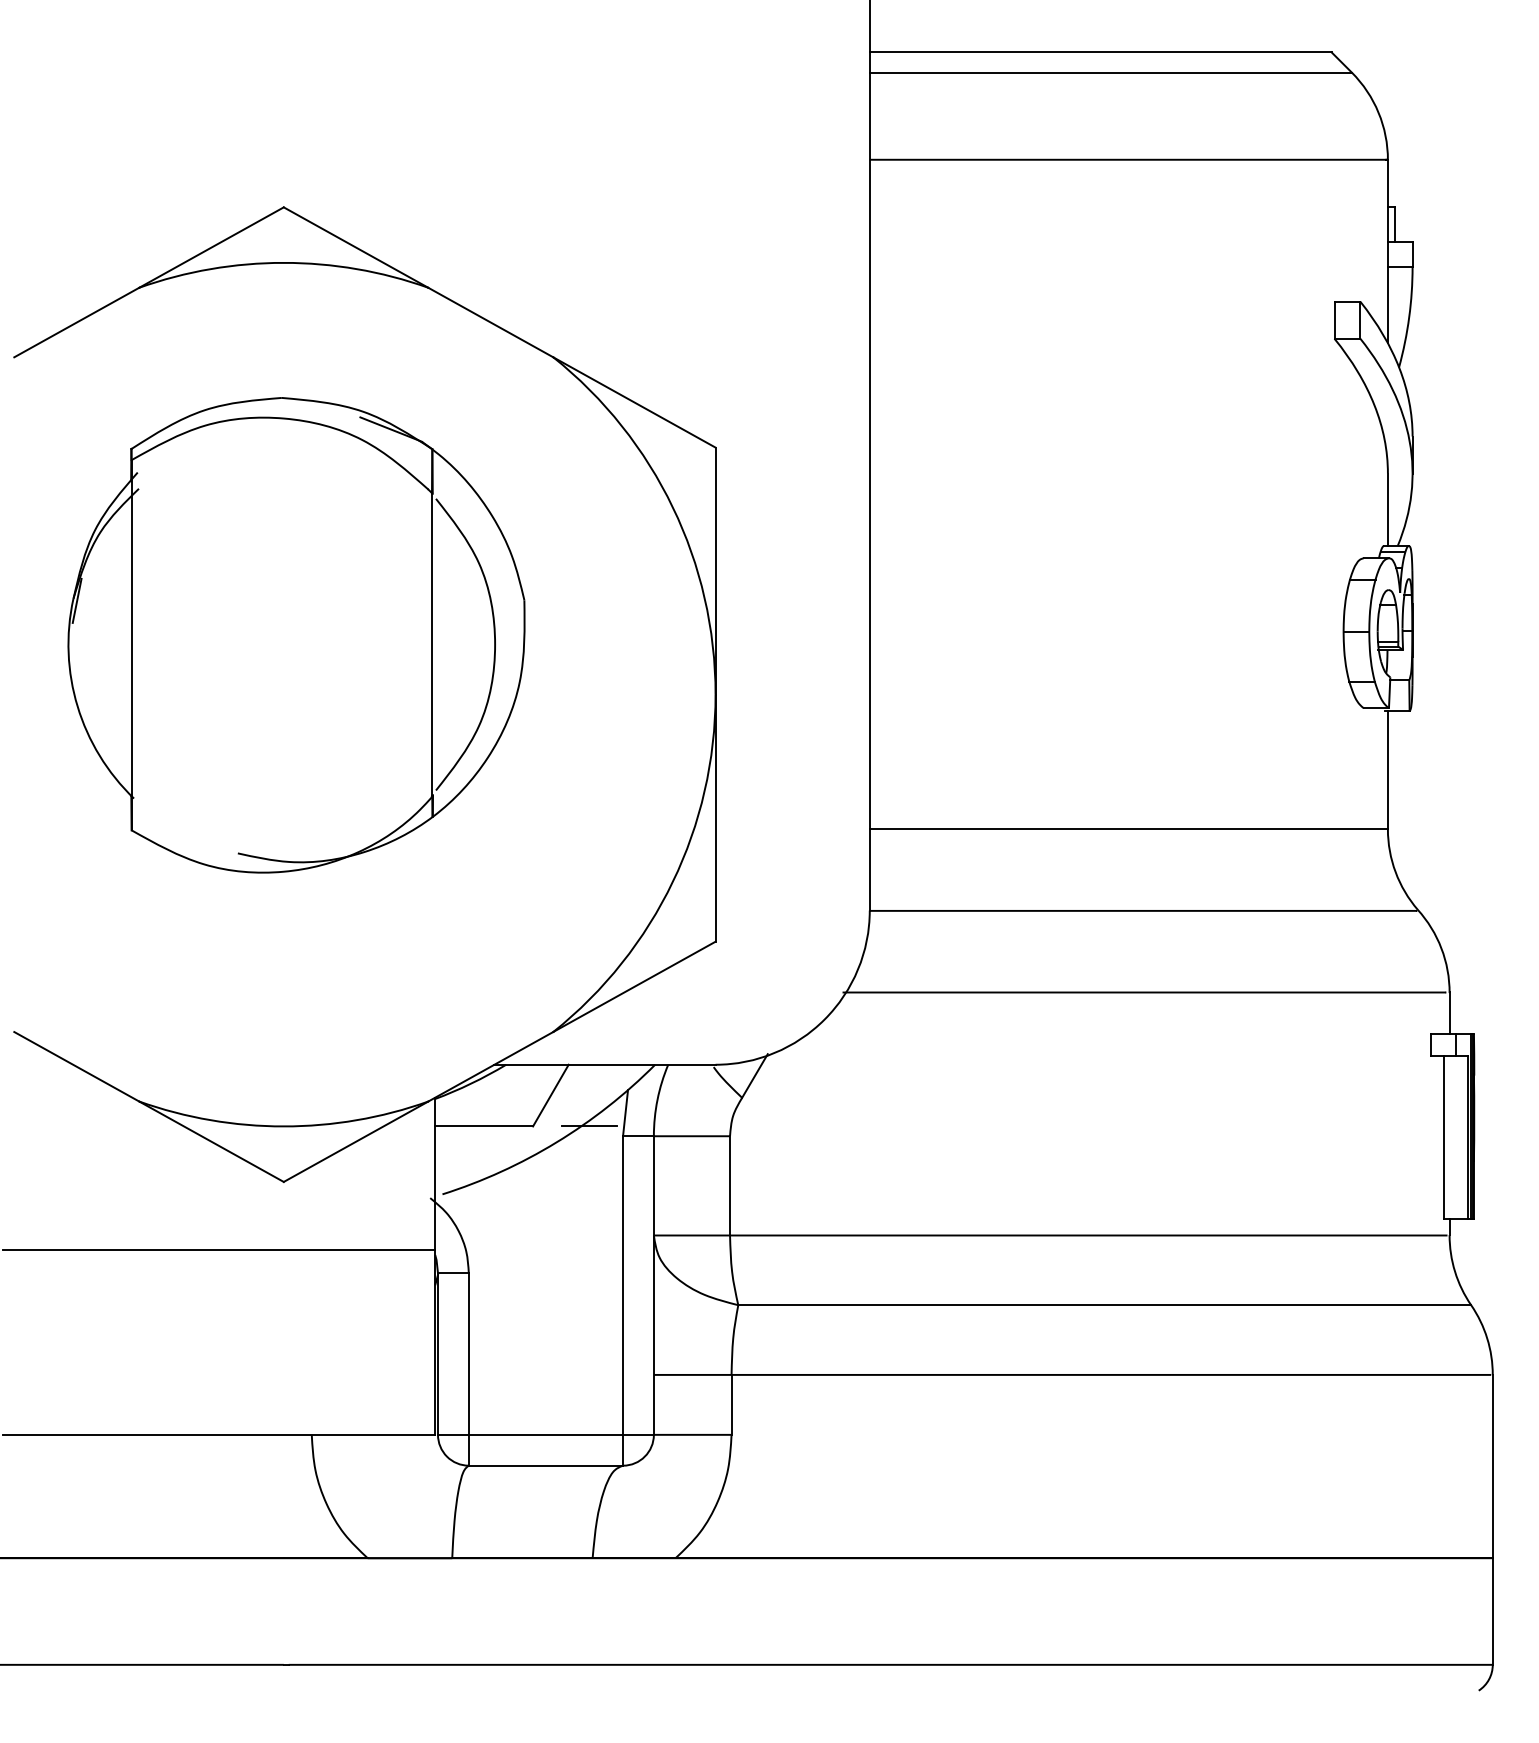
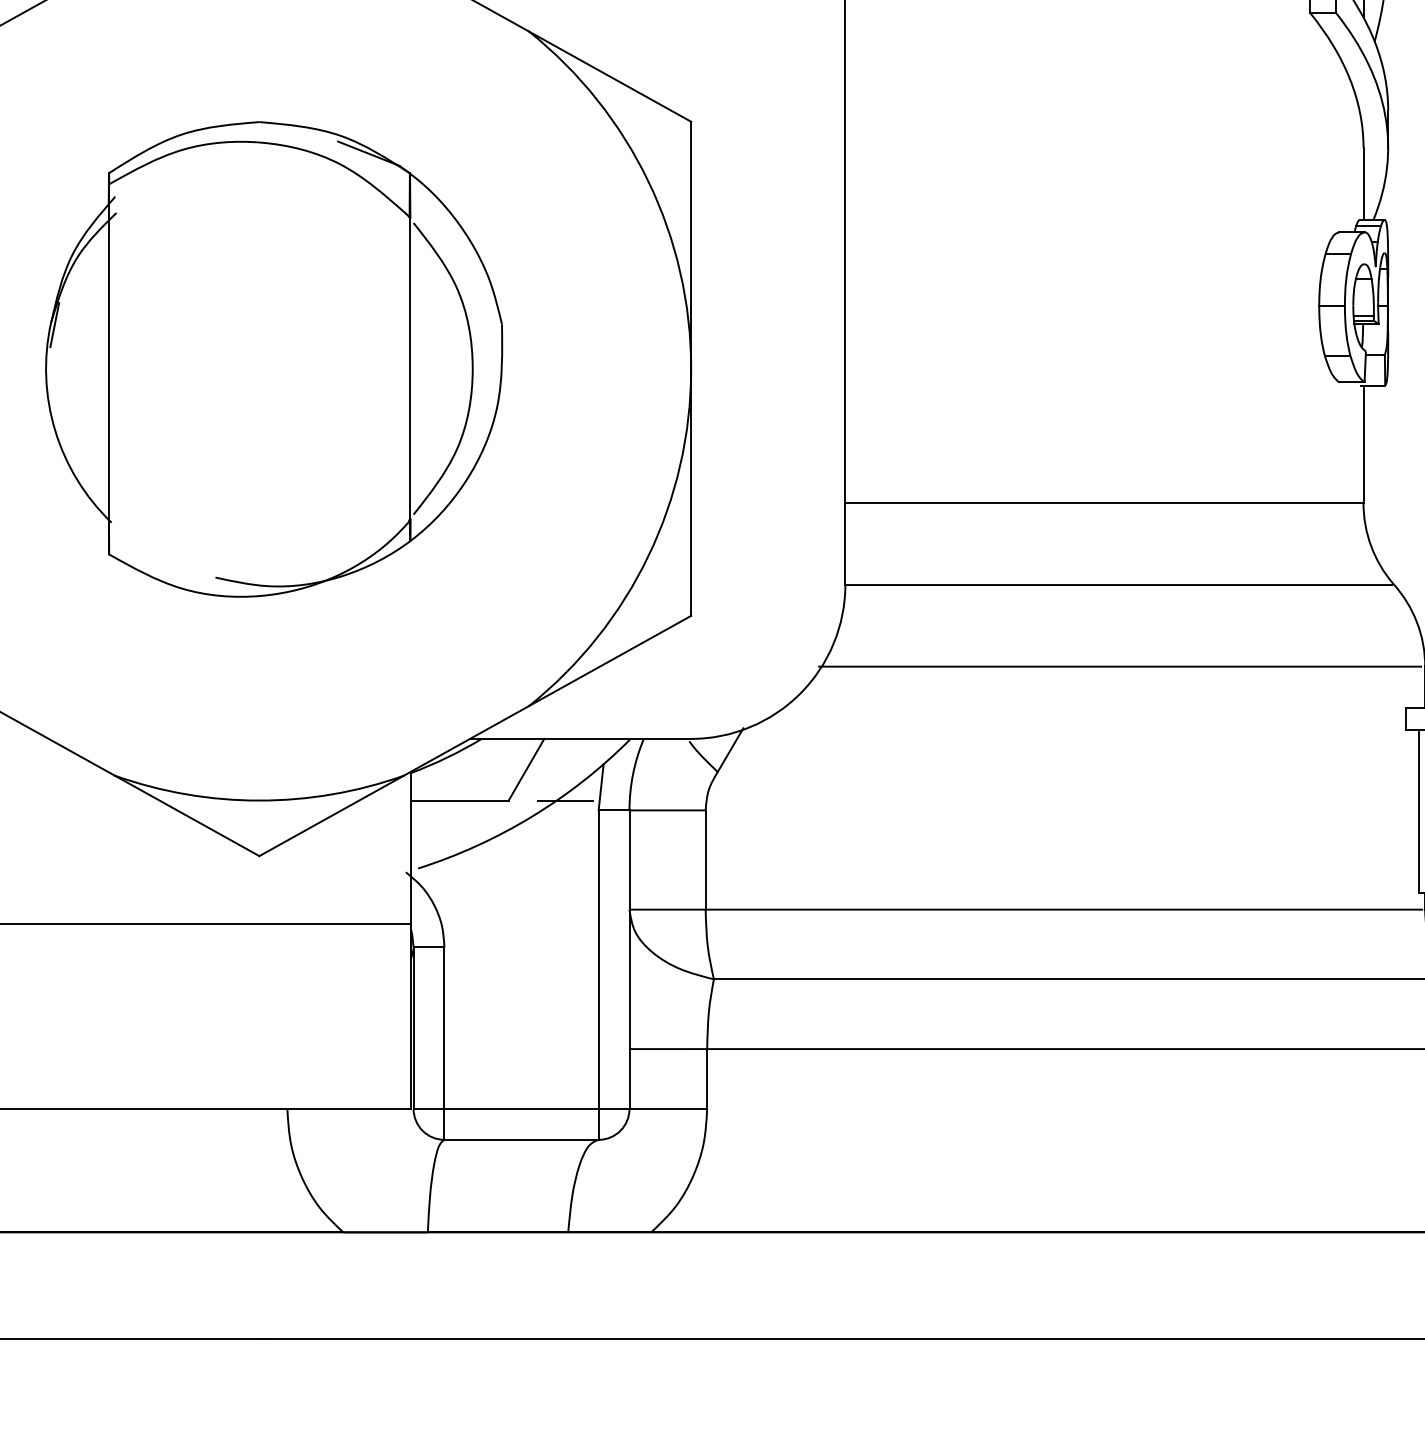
part: (296, 635) -> (274, 359), moved

